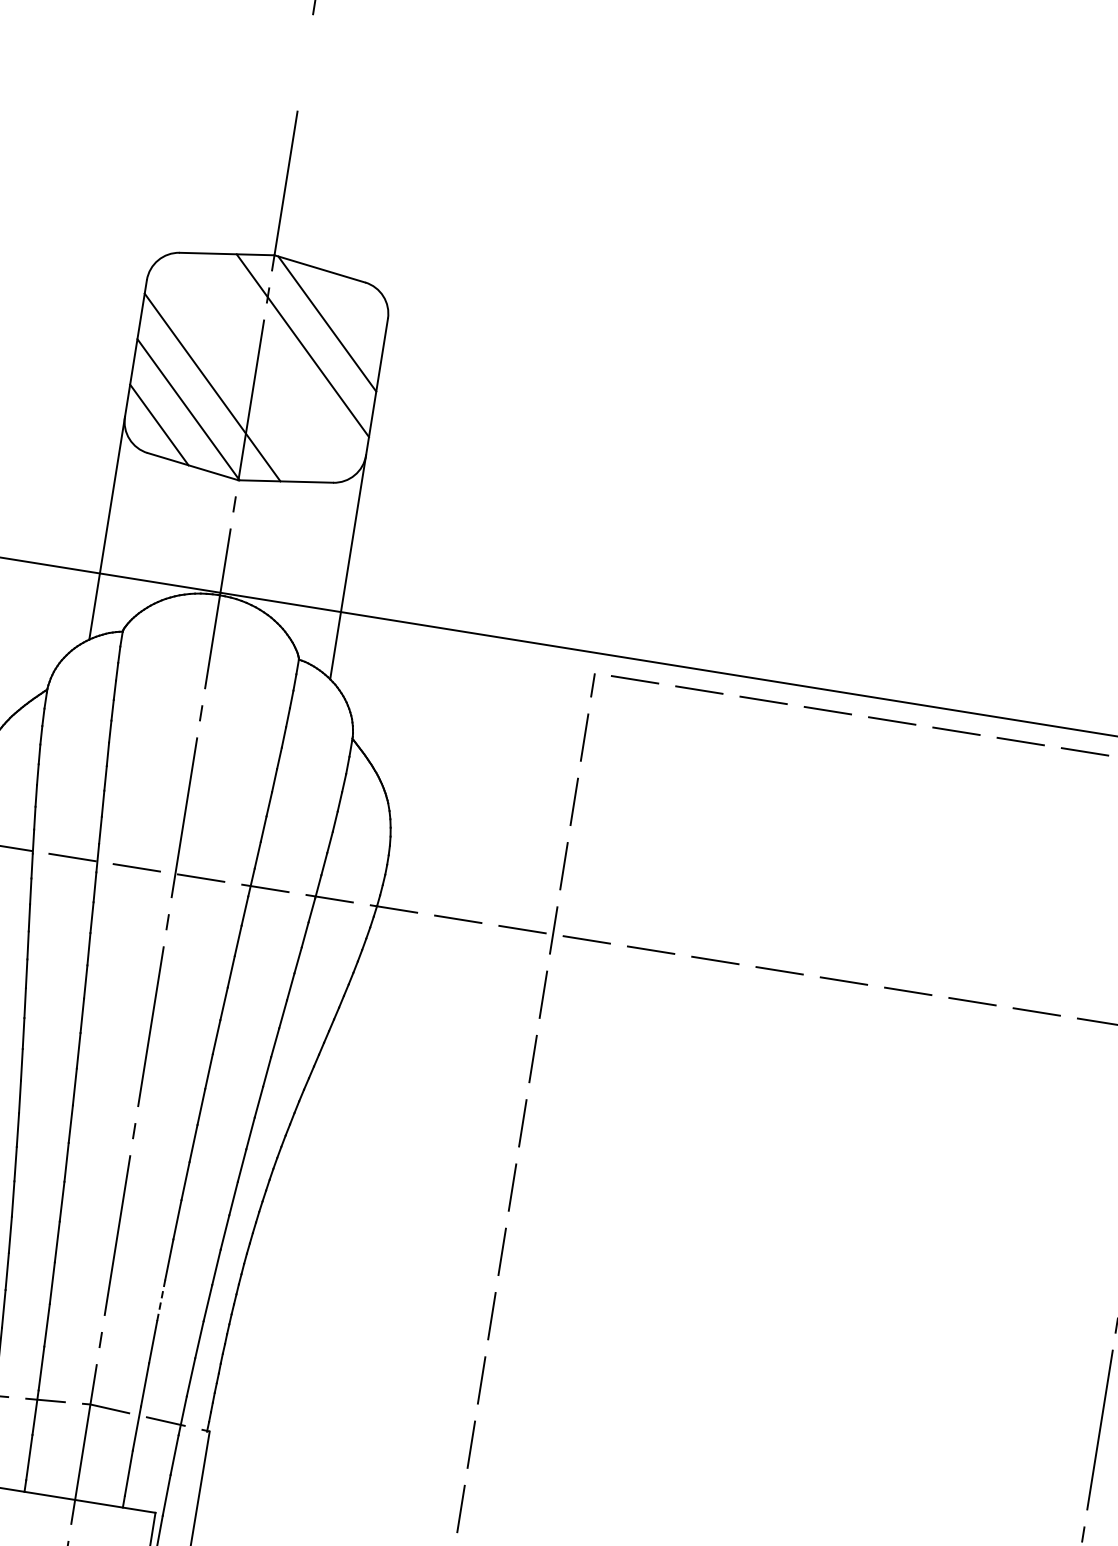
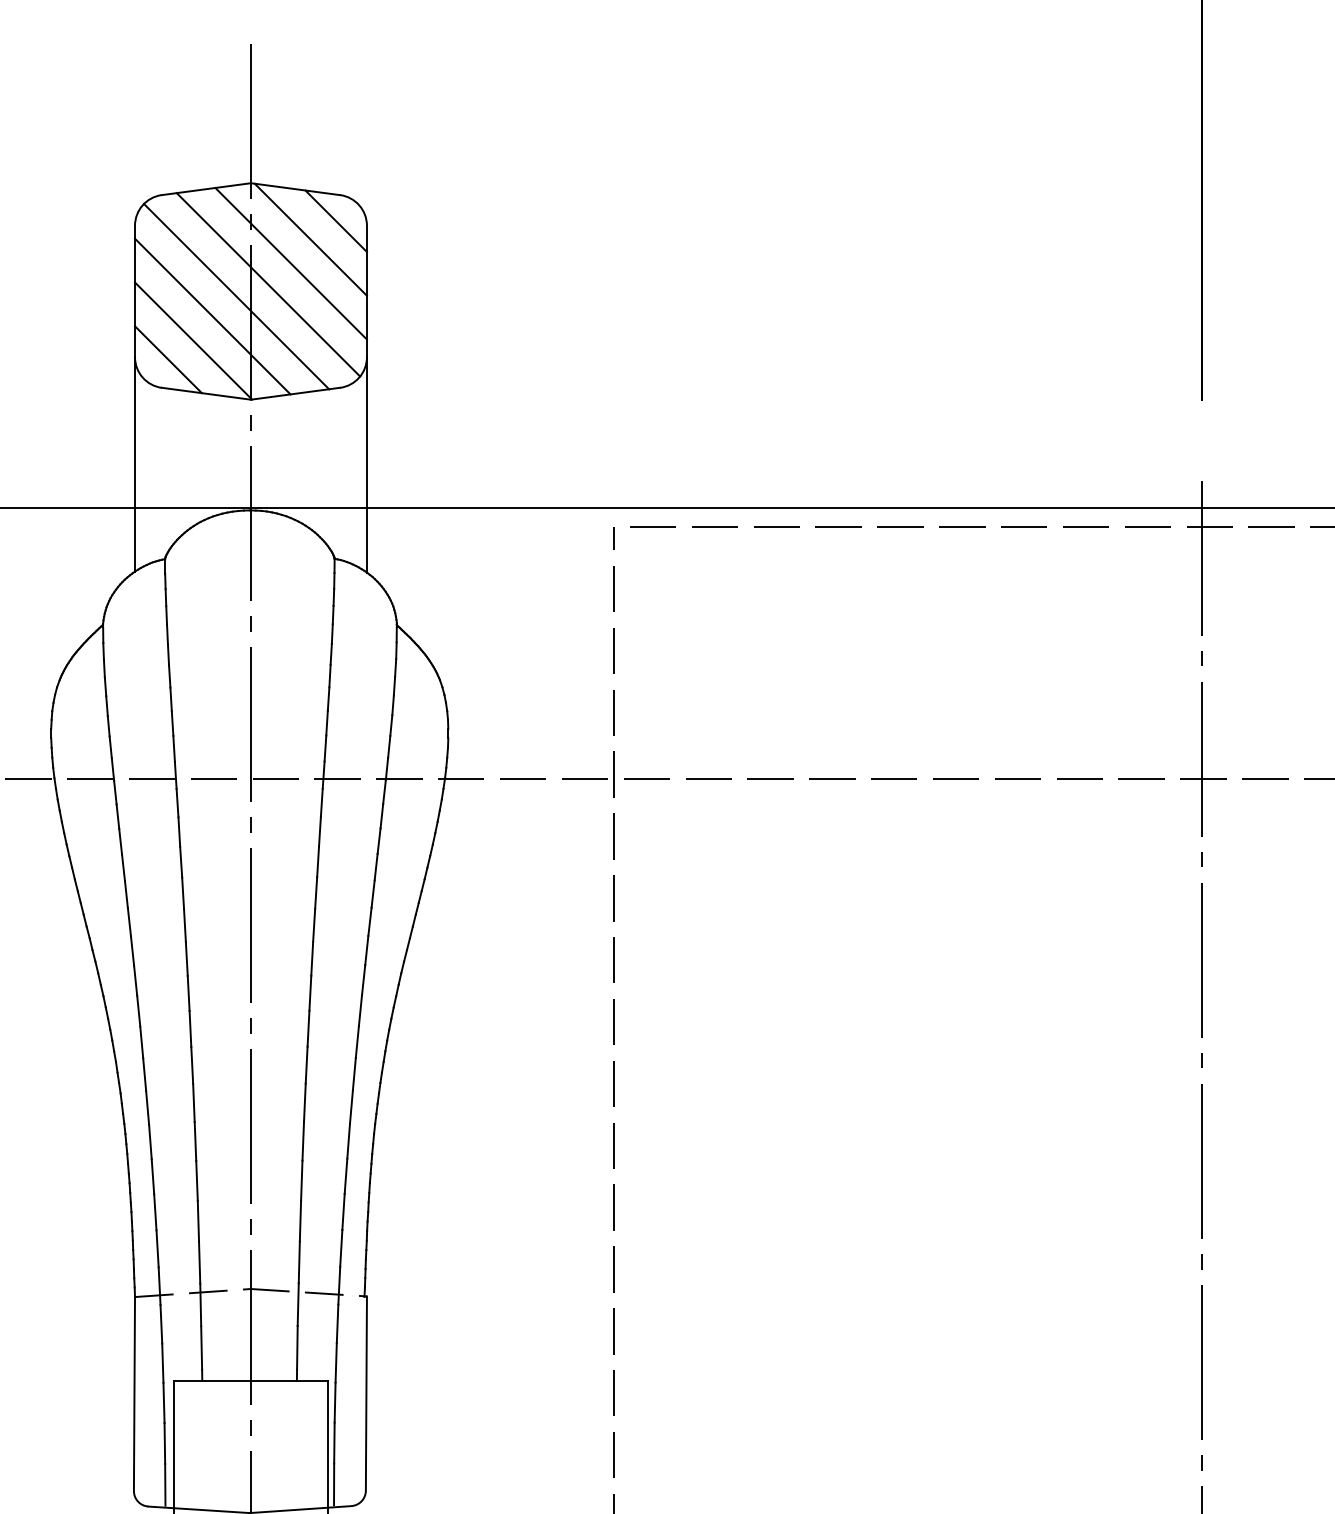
line: (355, 309) -> (335, 221), added
line: (275, 363) -> (268, 284), added
line: (240, 370) -> (236, 296), added
line: (160, 1300) -> (301, 1180), dashed -> solid

